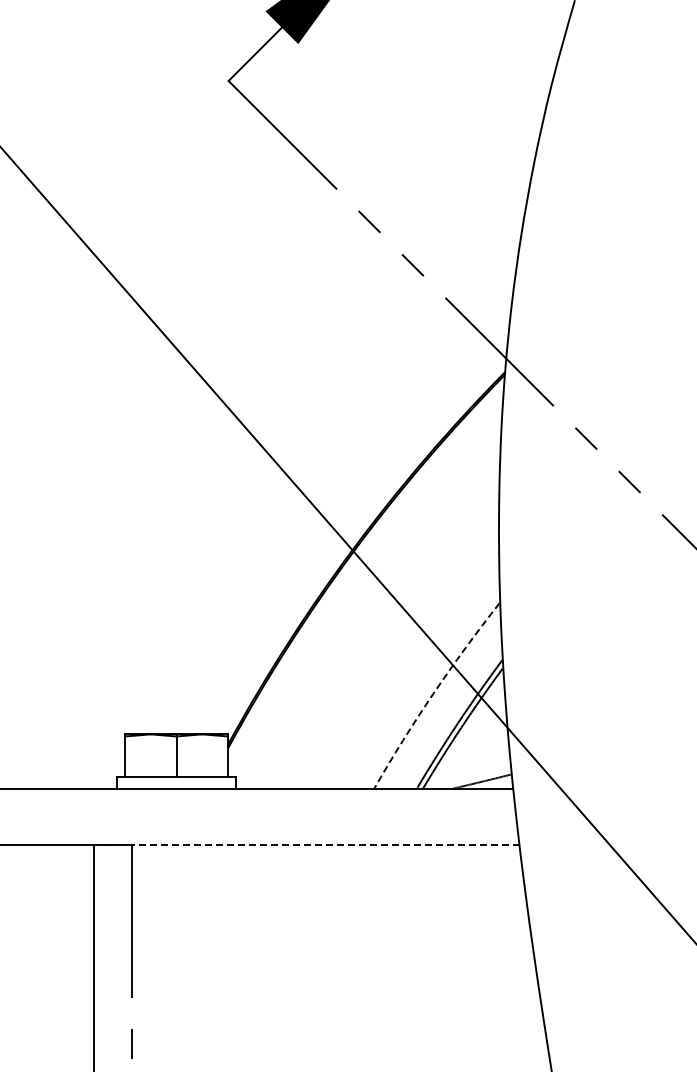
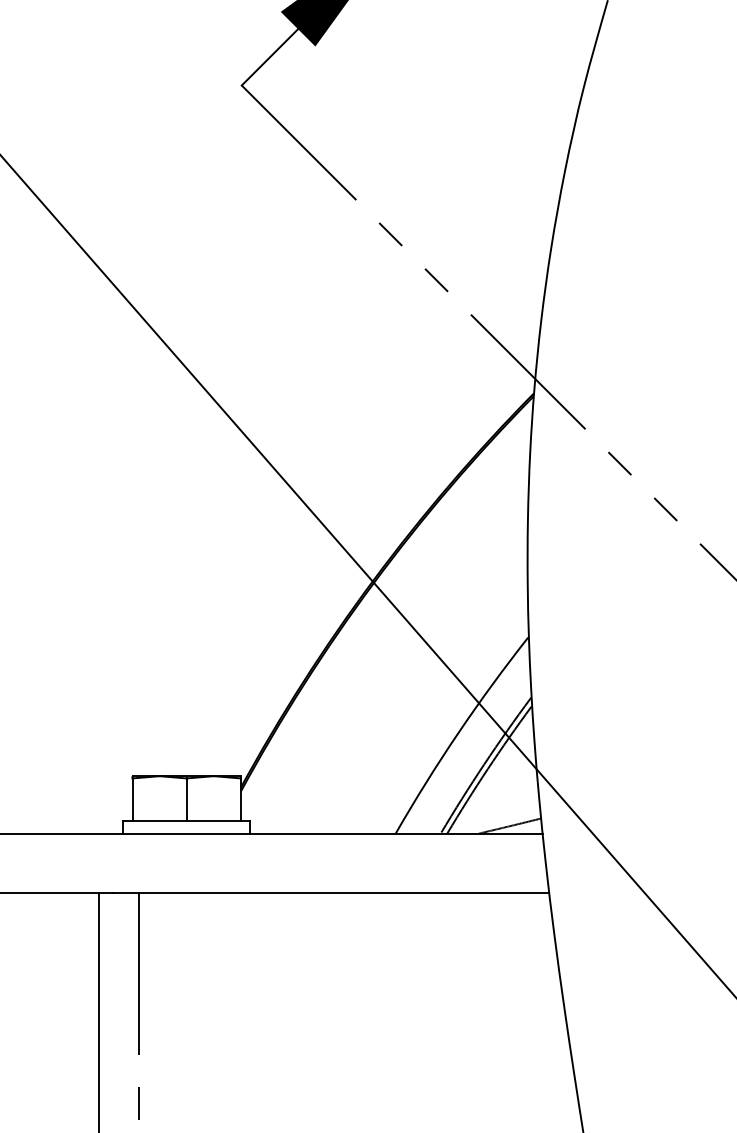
arc: (433, 693) -> (458, 732), dashed -> solid
line: (325, 844) -> (344, 892), dashed -> solid

